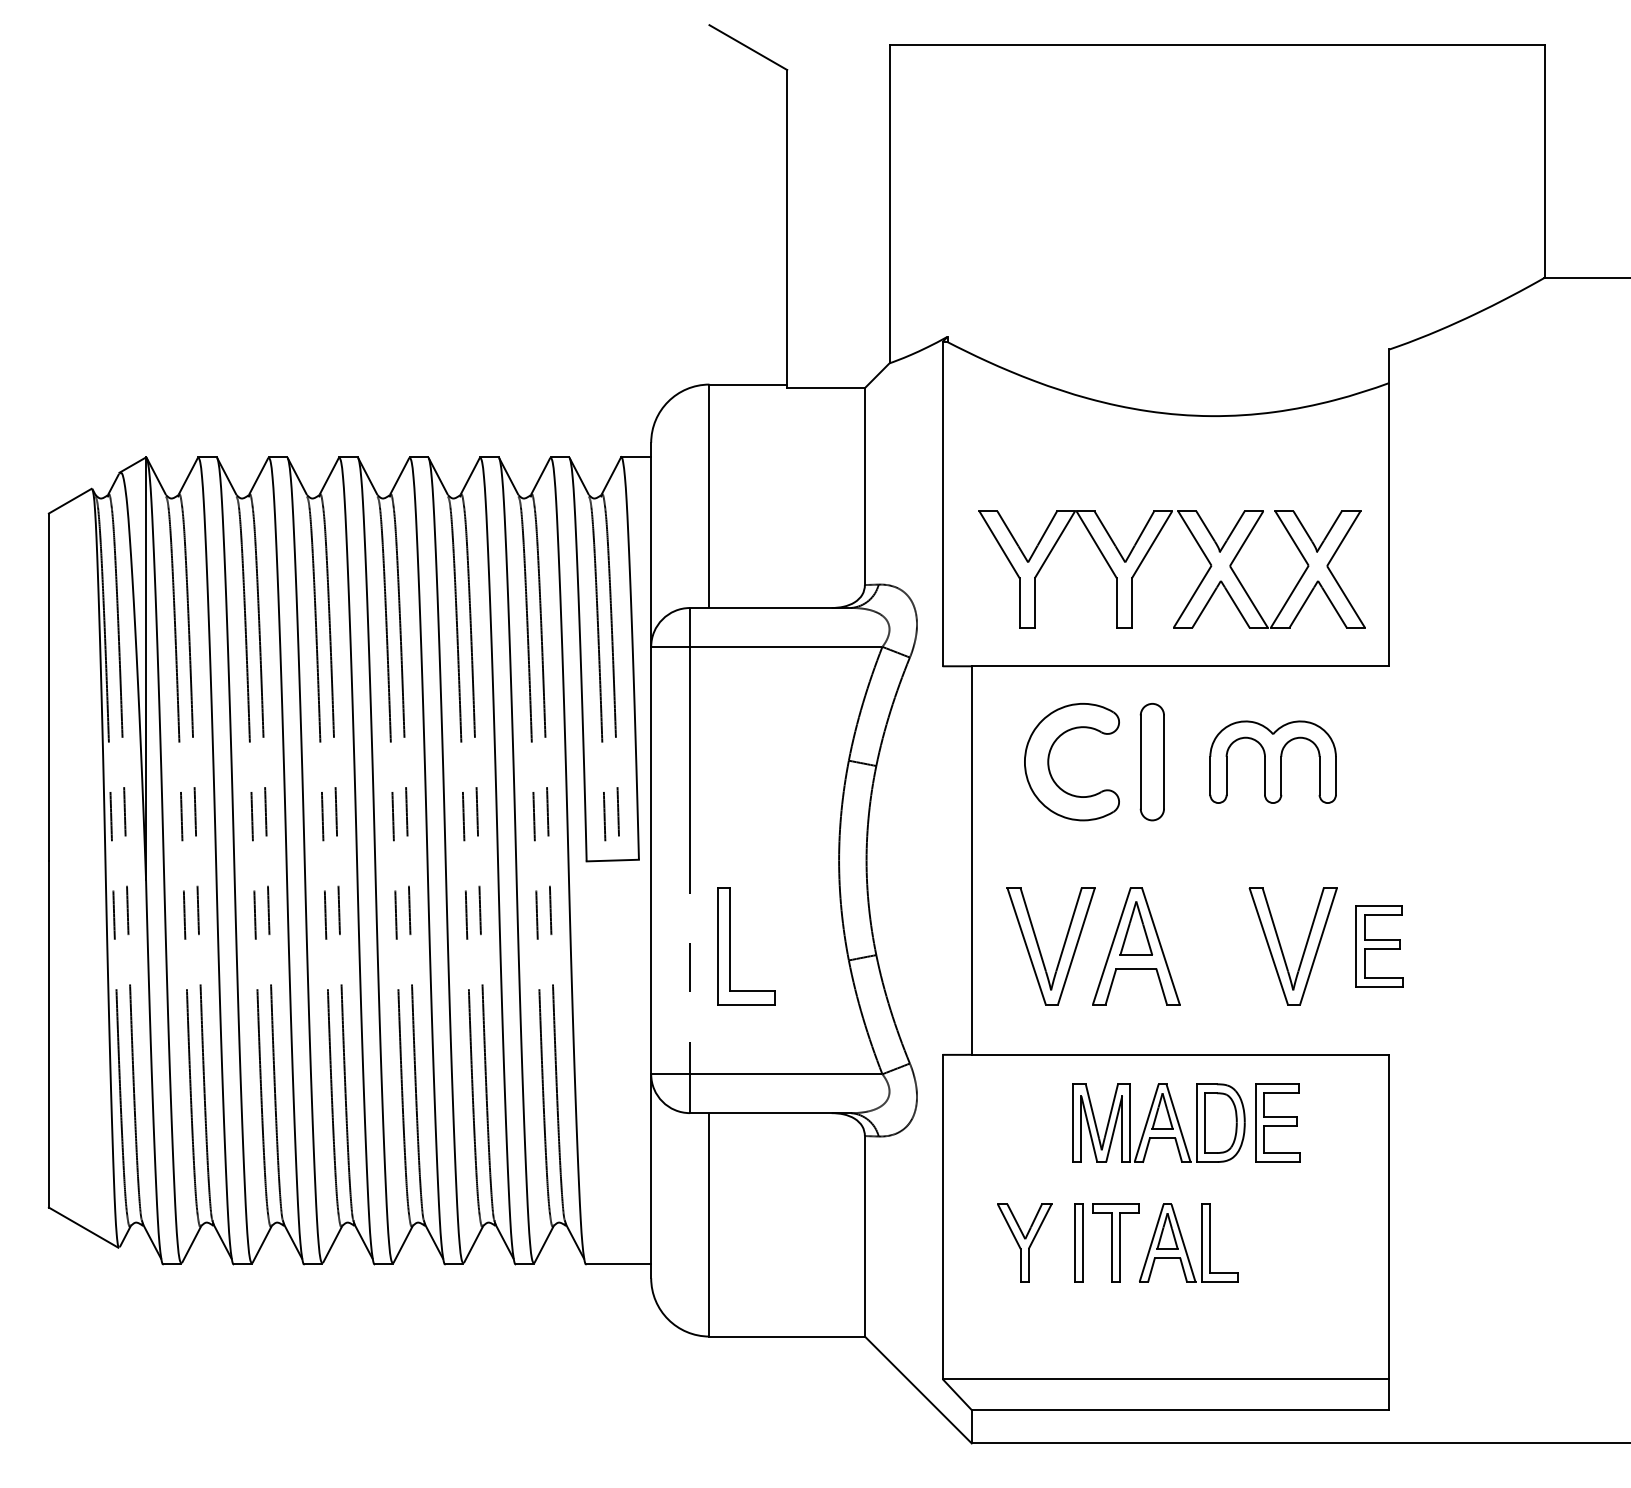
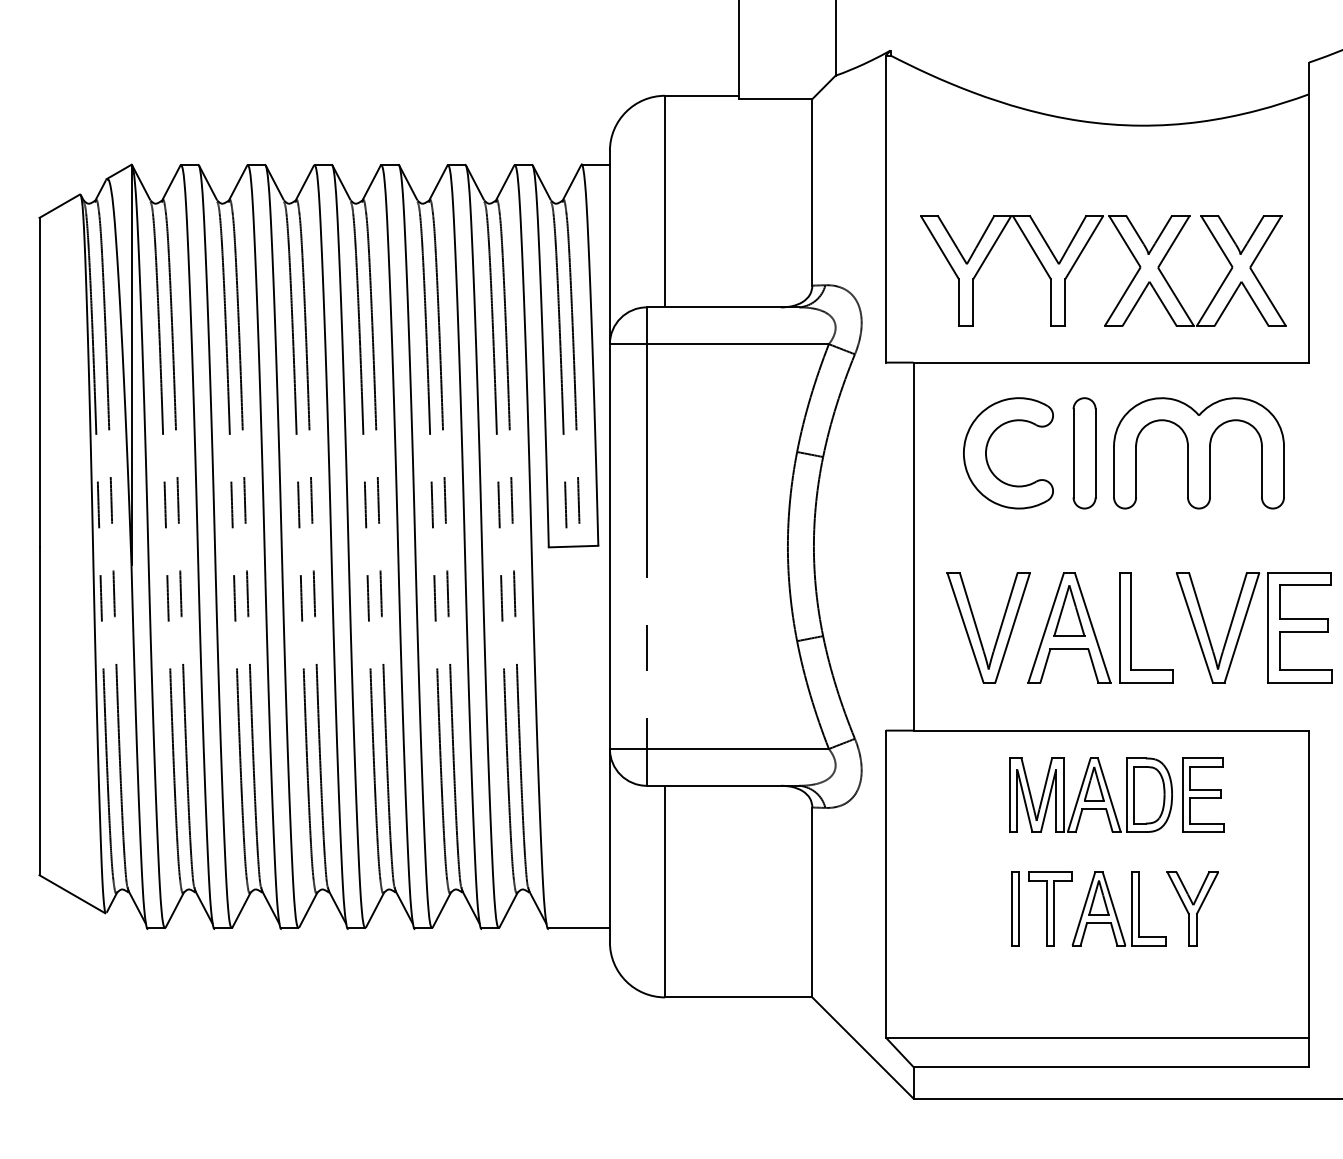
part: (1272, 762) -> (1198, 453), size x1.43
part: (730, 946) -> (1131, 627), moved
part: (1379, 946) -> (1299, 627), size x1.43
part: (1024, 1242) -> (1192, 908), moved

